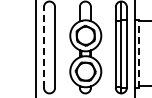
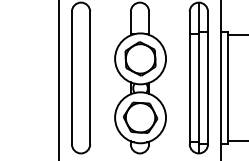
line: (43, 47) -> (71, 78), dashed -> solid
line: (139, 53) -> (228, 87), dashed -> solid

